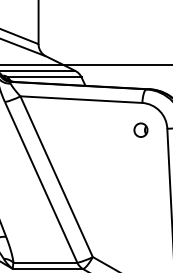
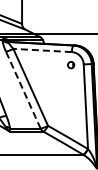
line: (81, 99) -> (42, 50), solid -> dashed
line: (41, 181) -> (23, 89), solid -> dashed

